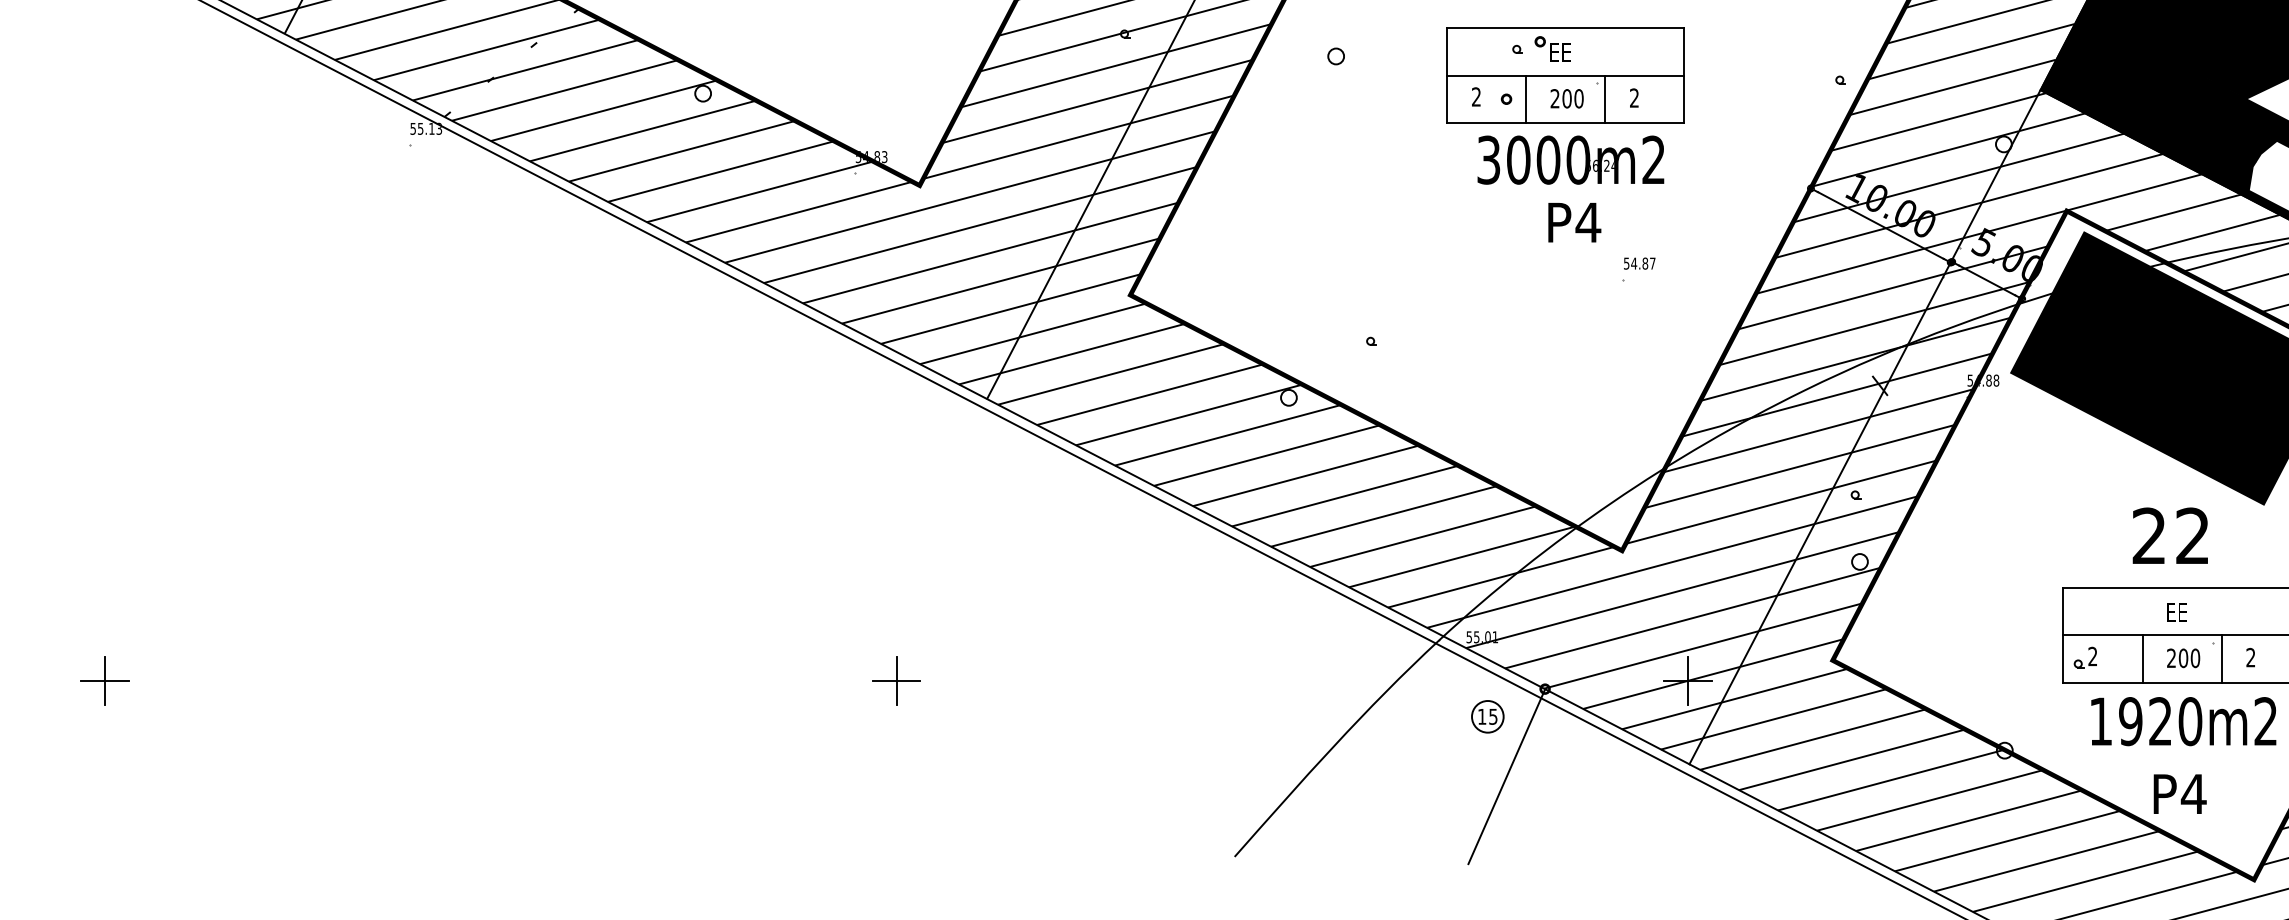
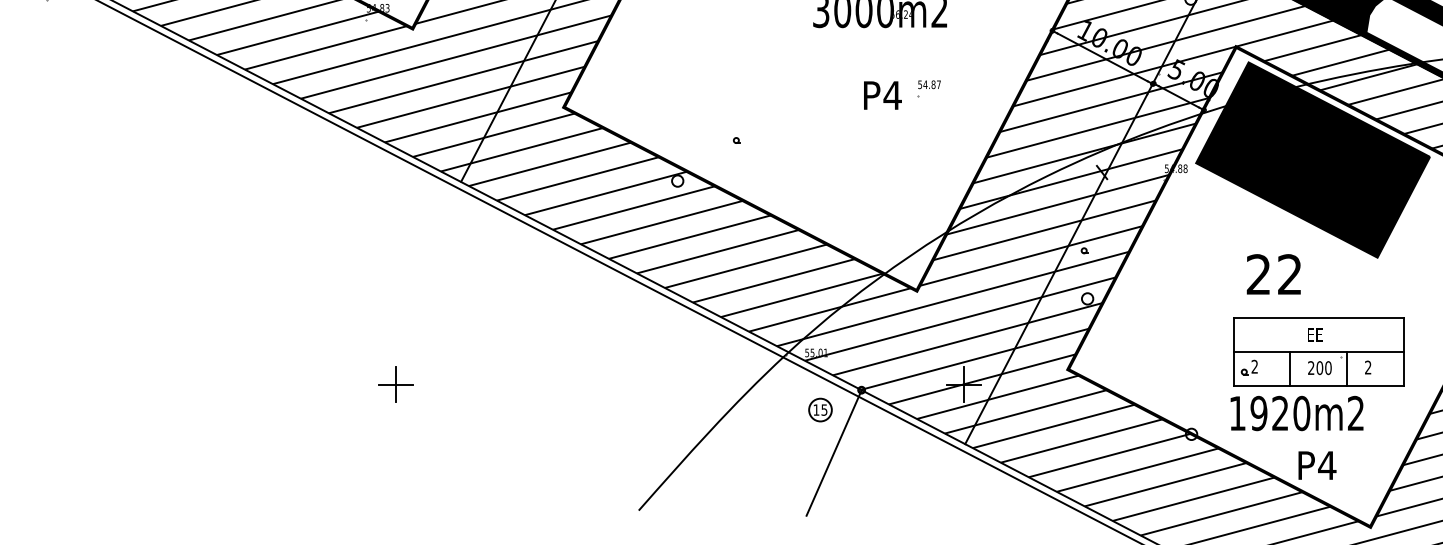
text: (1574, 222) -> (882, 95), moved
text: (2169, 535) -> (1273, 274), moved
text: (2183, 721) -> (1296, 413), moved

